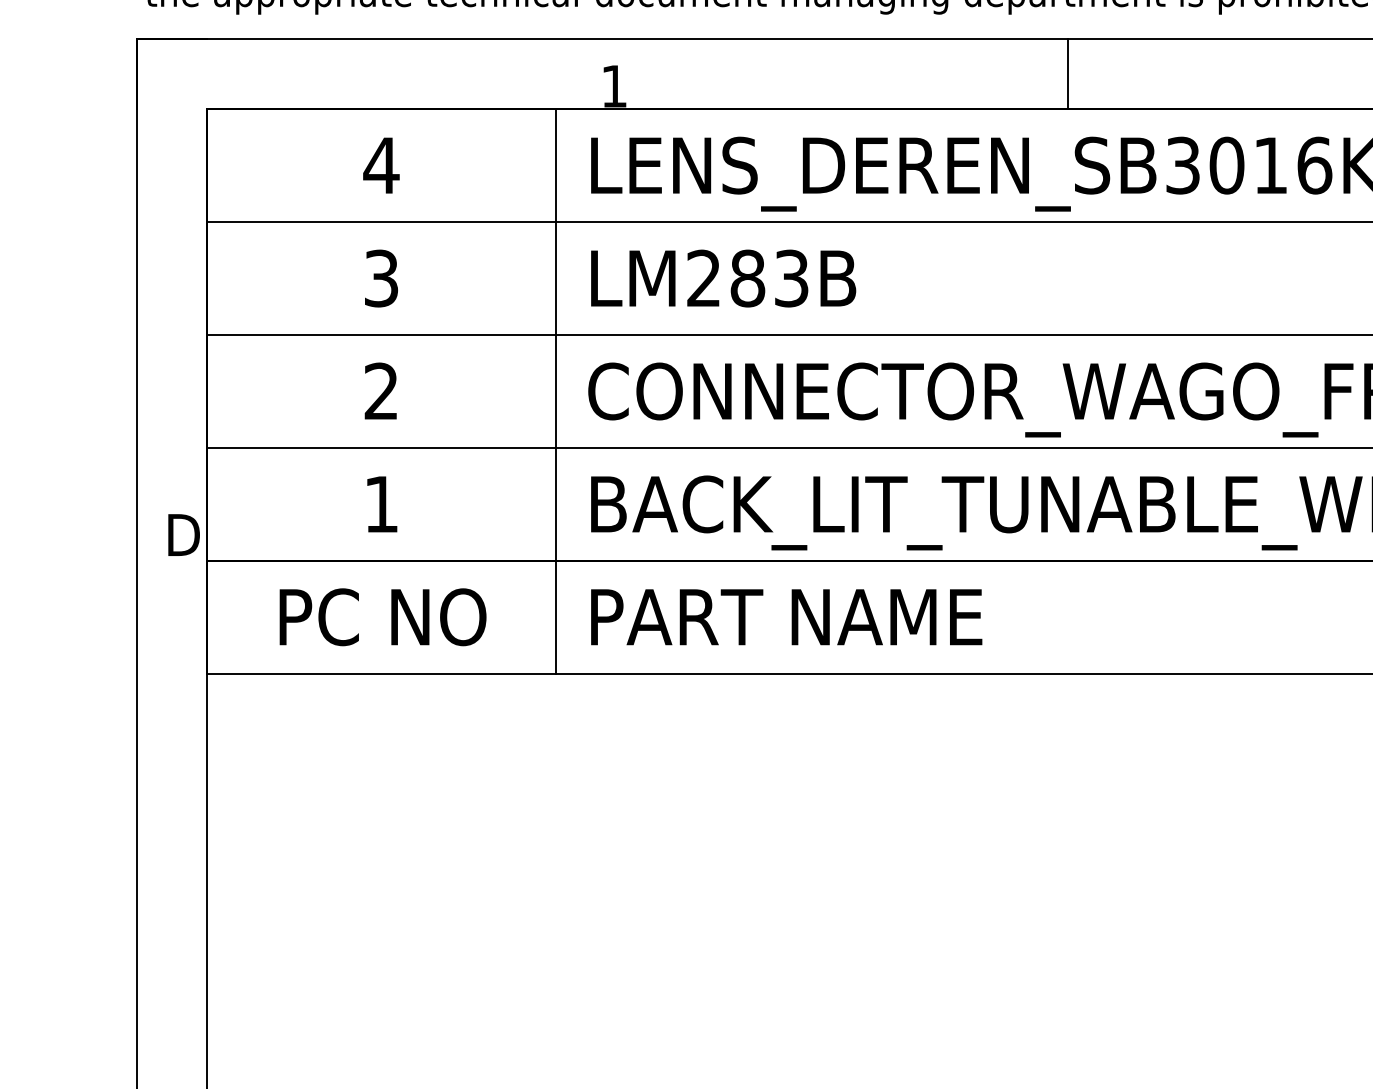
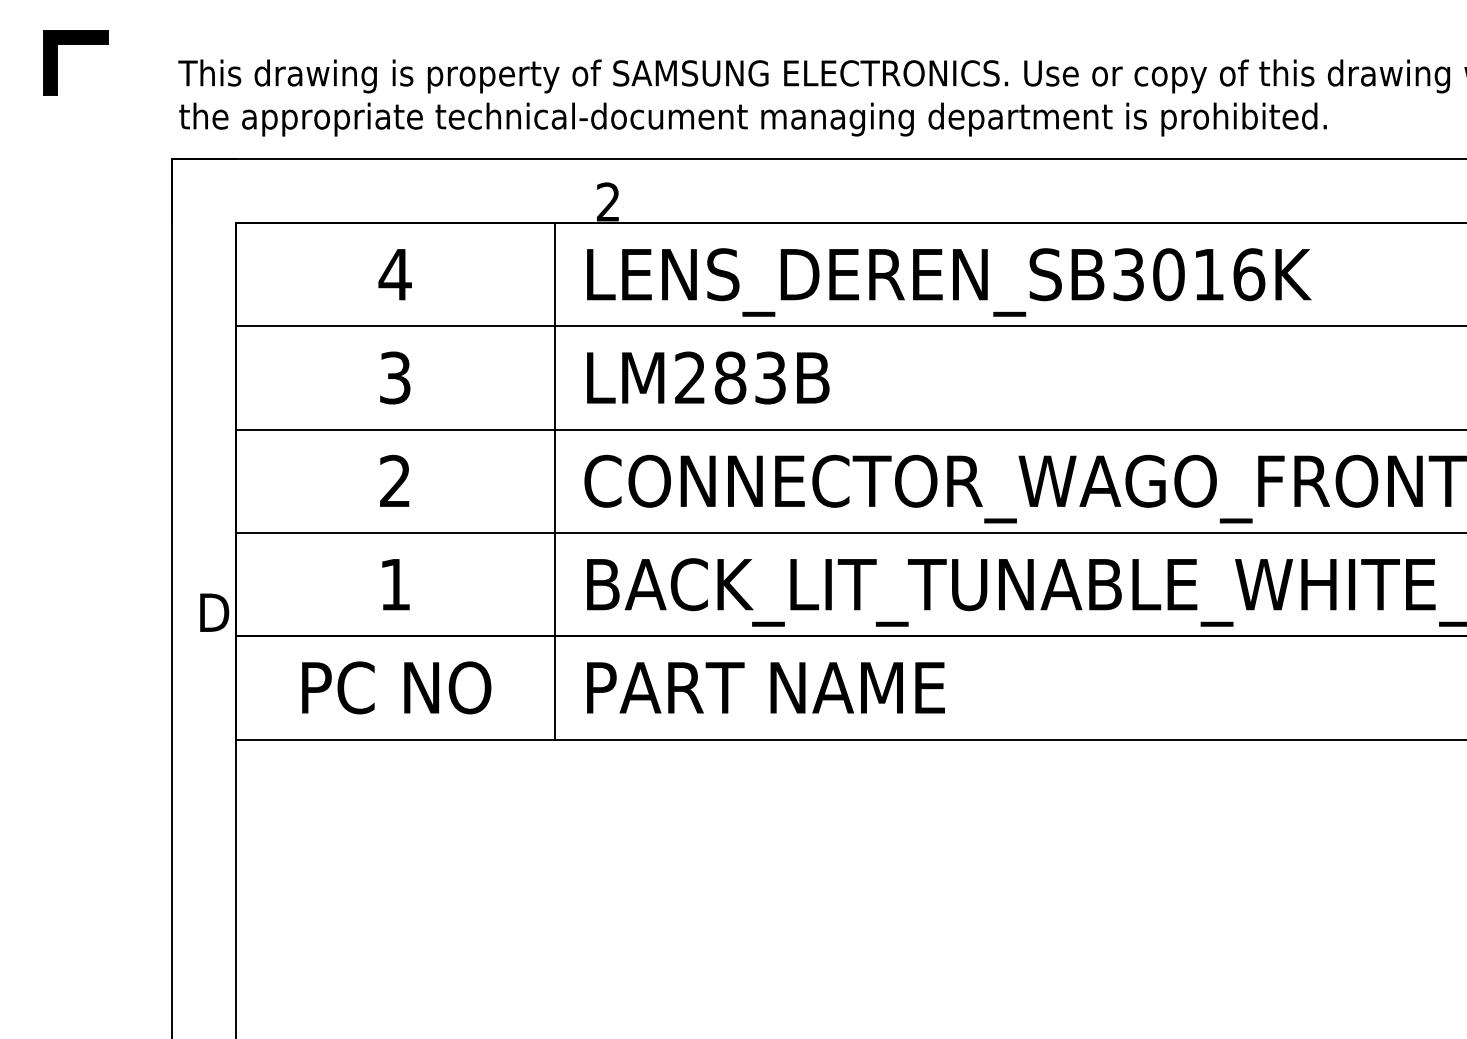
line: (1068, 73) -> (1023, 190), removed
text: (614, 85) -> (608, 201), 1 -> 2

